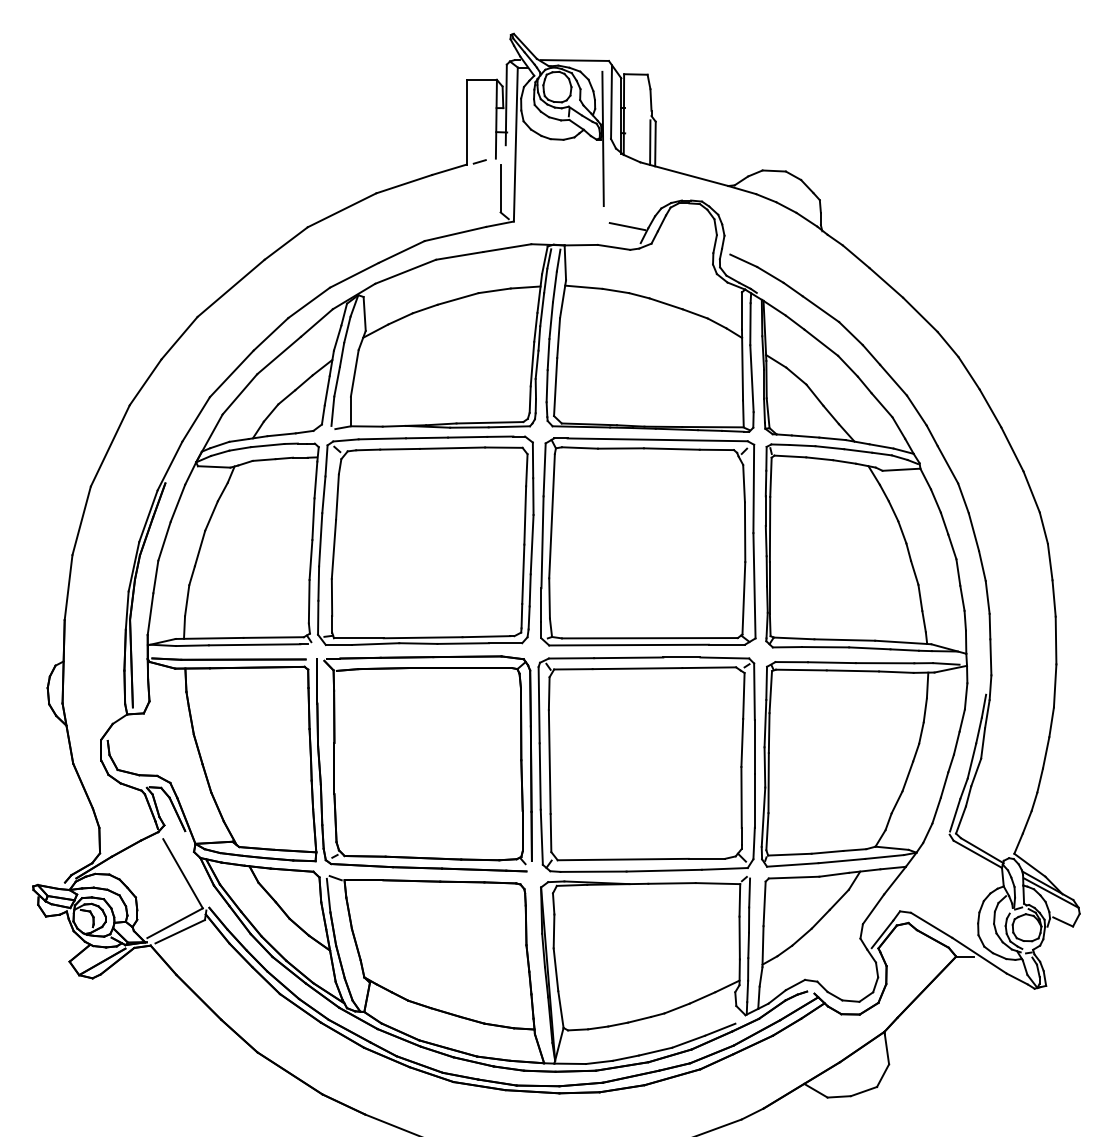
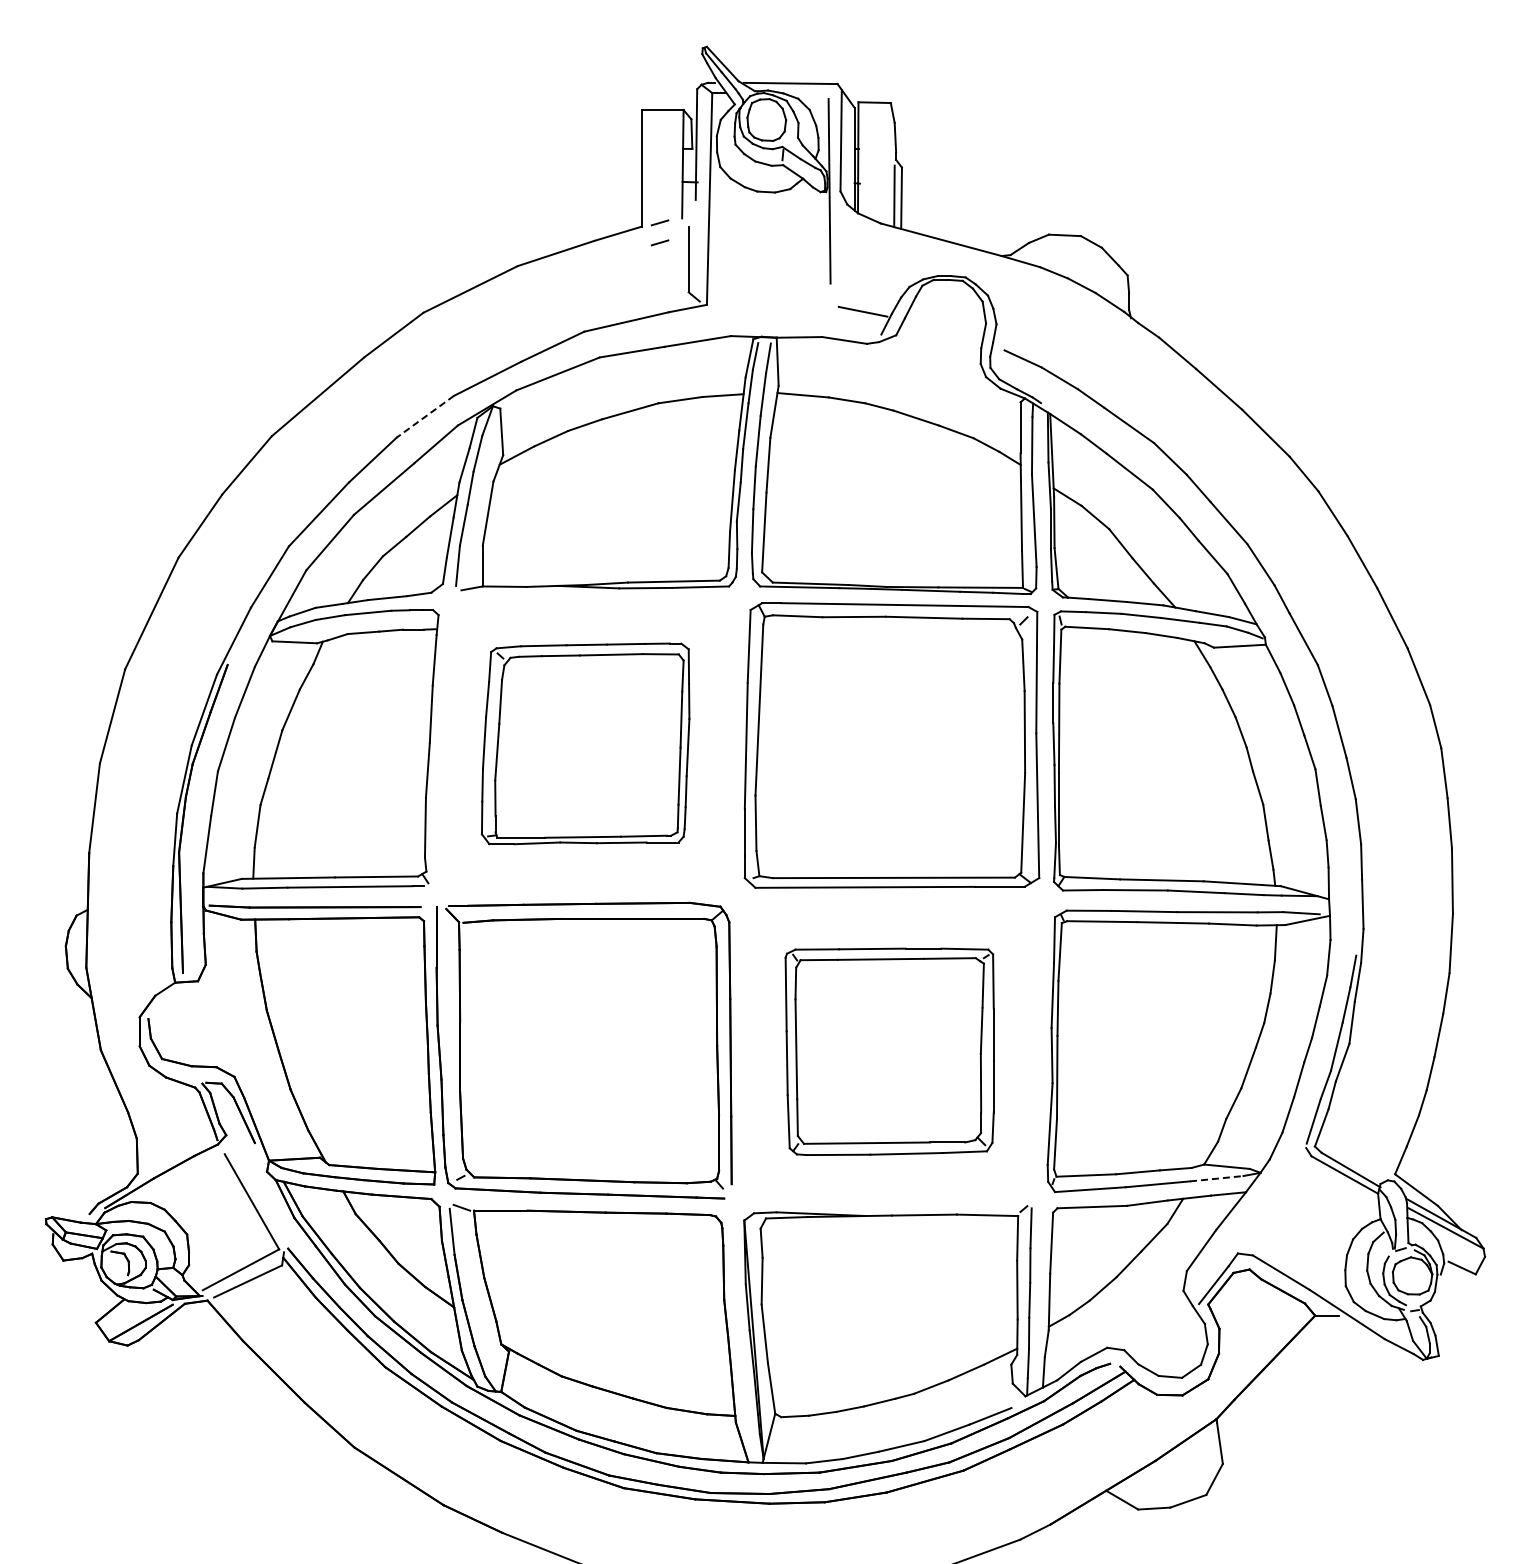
line: (479, 176) -> (659, 242), added
line: (309, 303) -> (425, 417), solid -> dashed
part: (425, 540) -> (585, 743), size x0.7
part: (646, 764) -> (889, 1051), size x0.7
line: (884, 856) -> (1216, 1178), solid -> dashed

